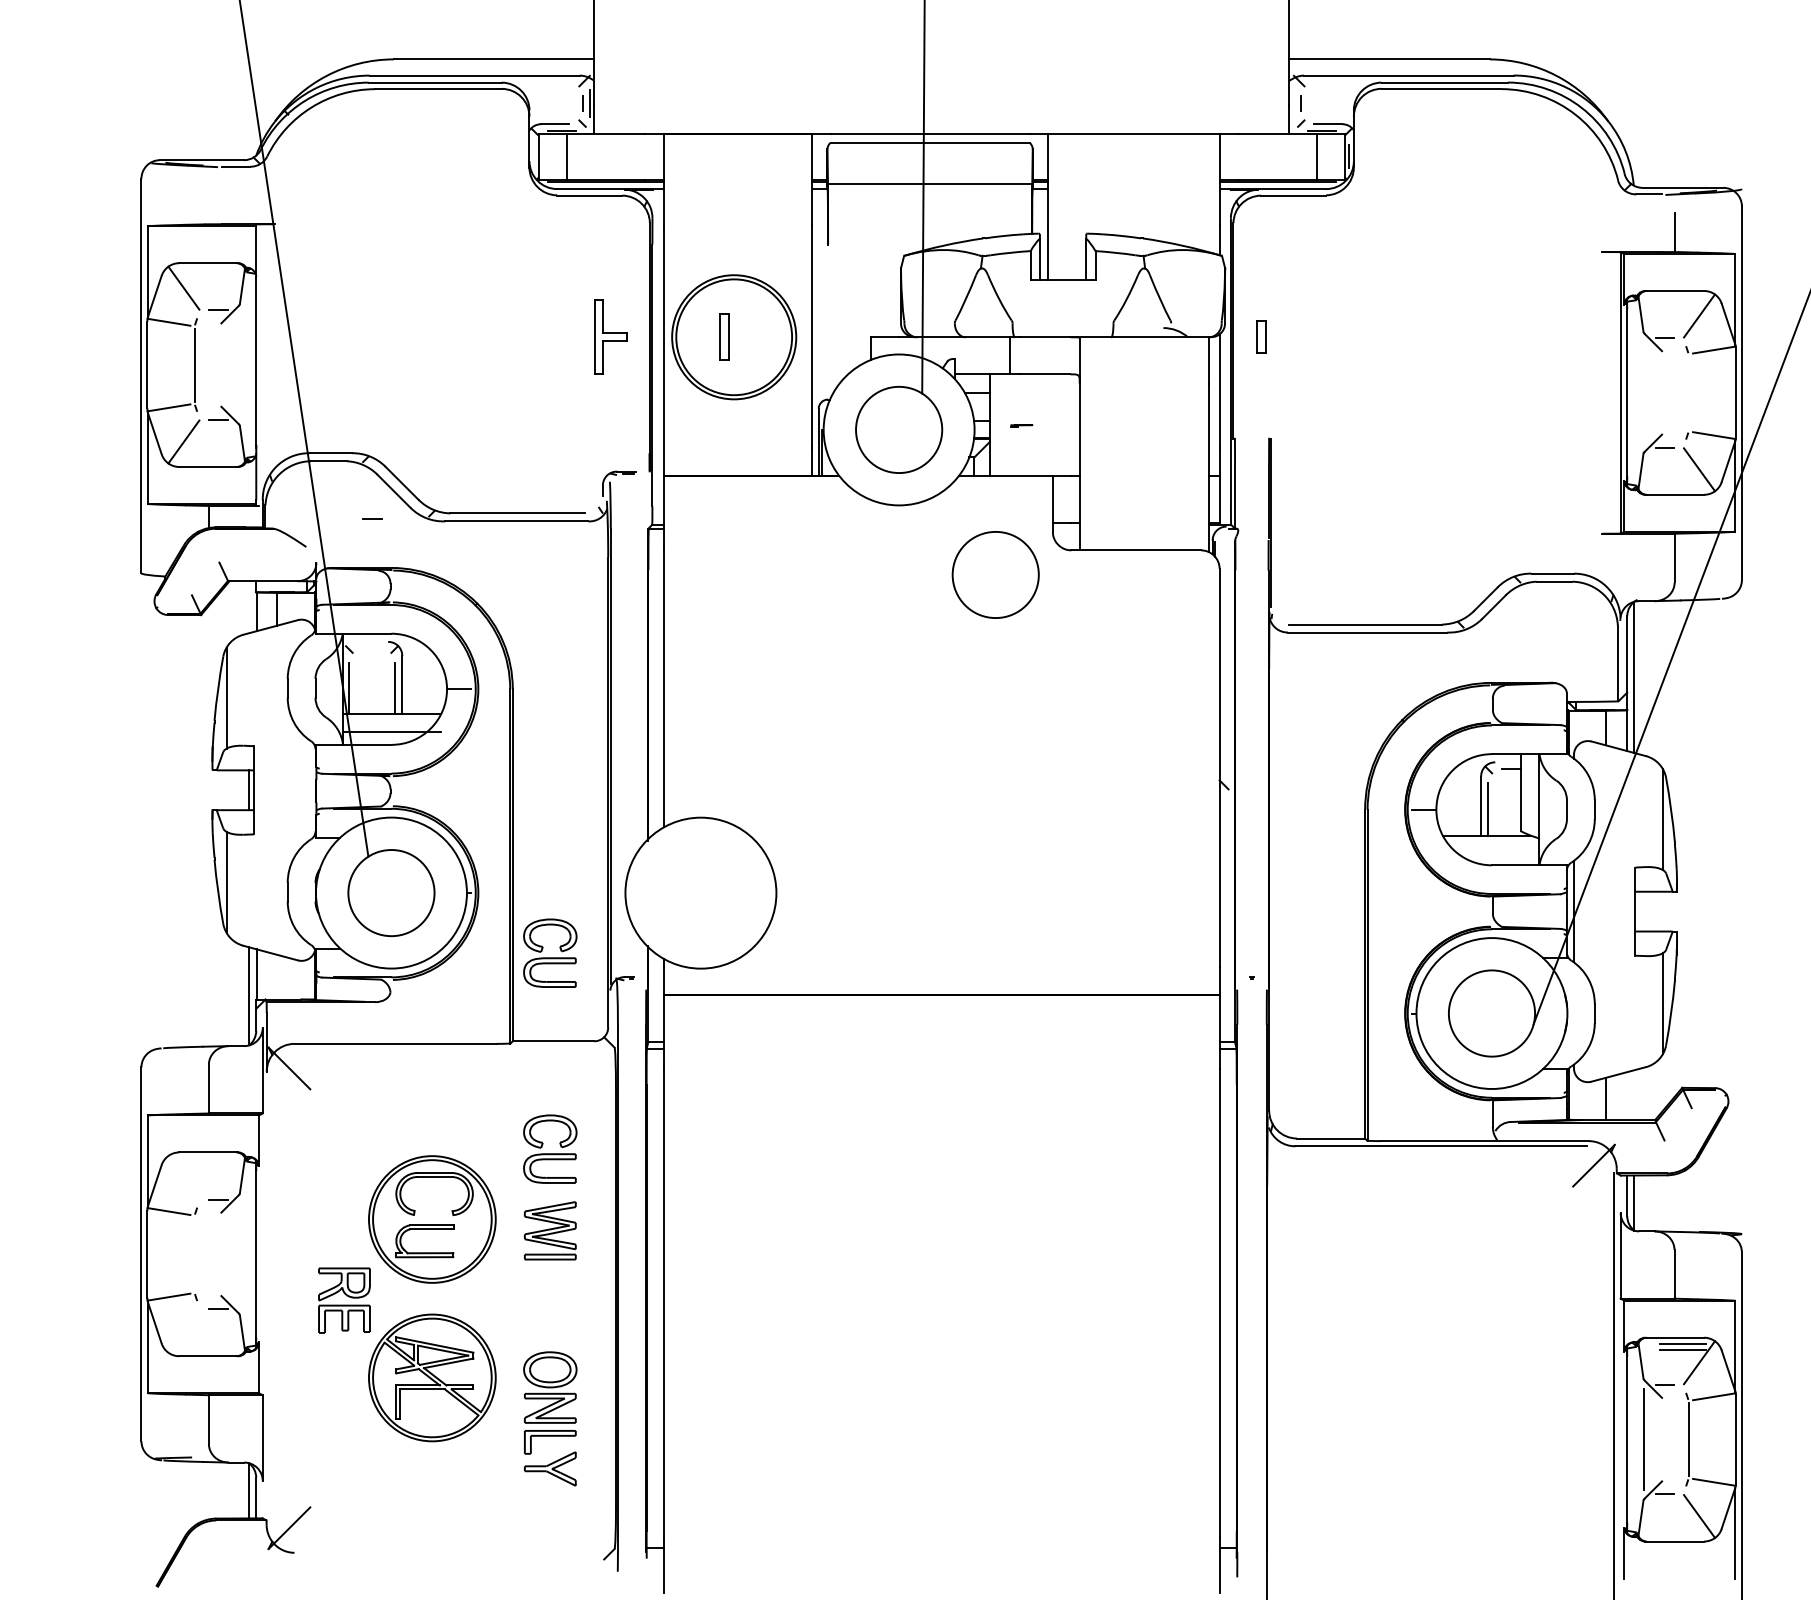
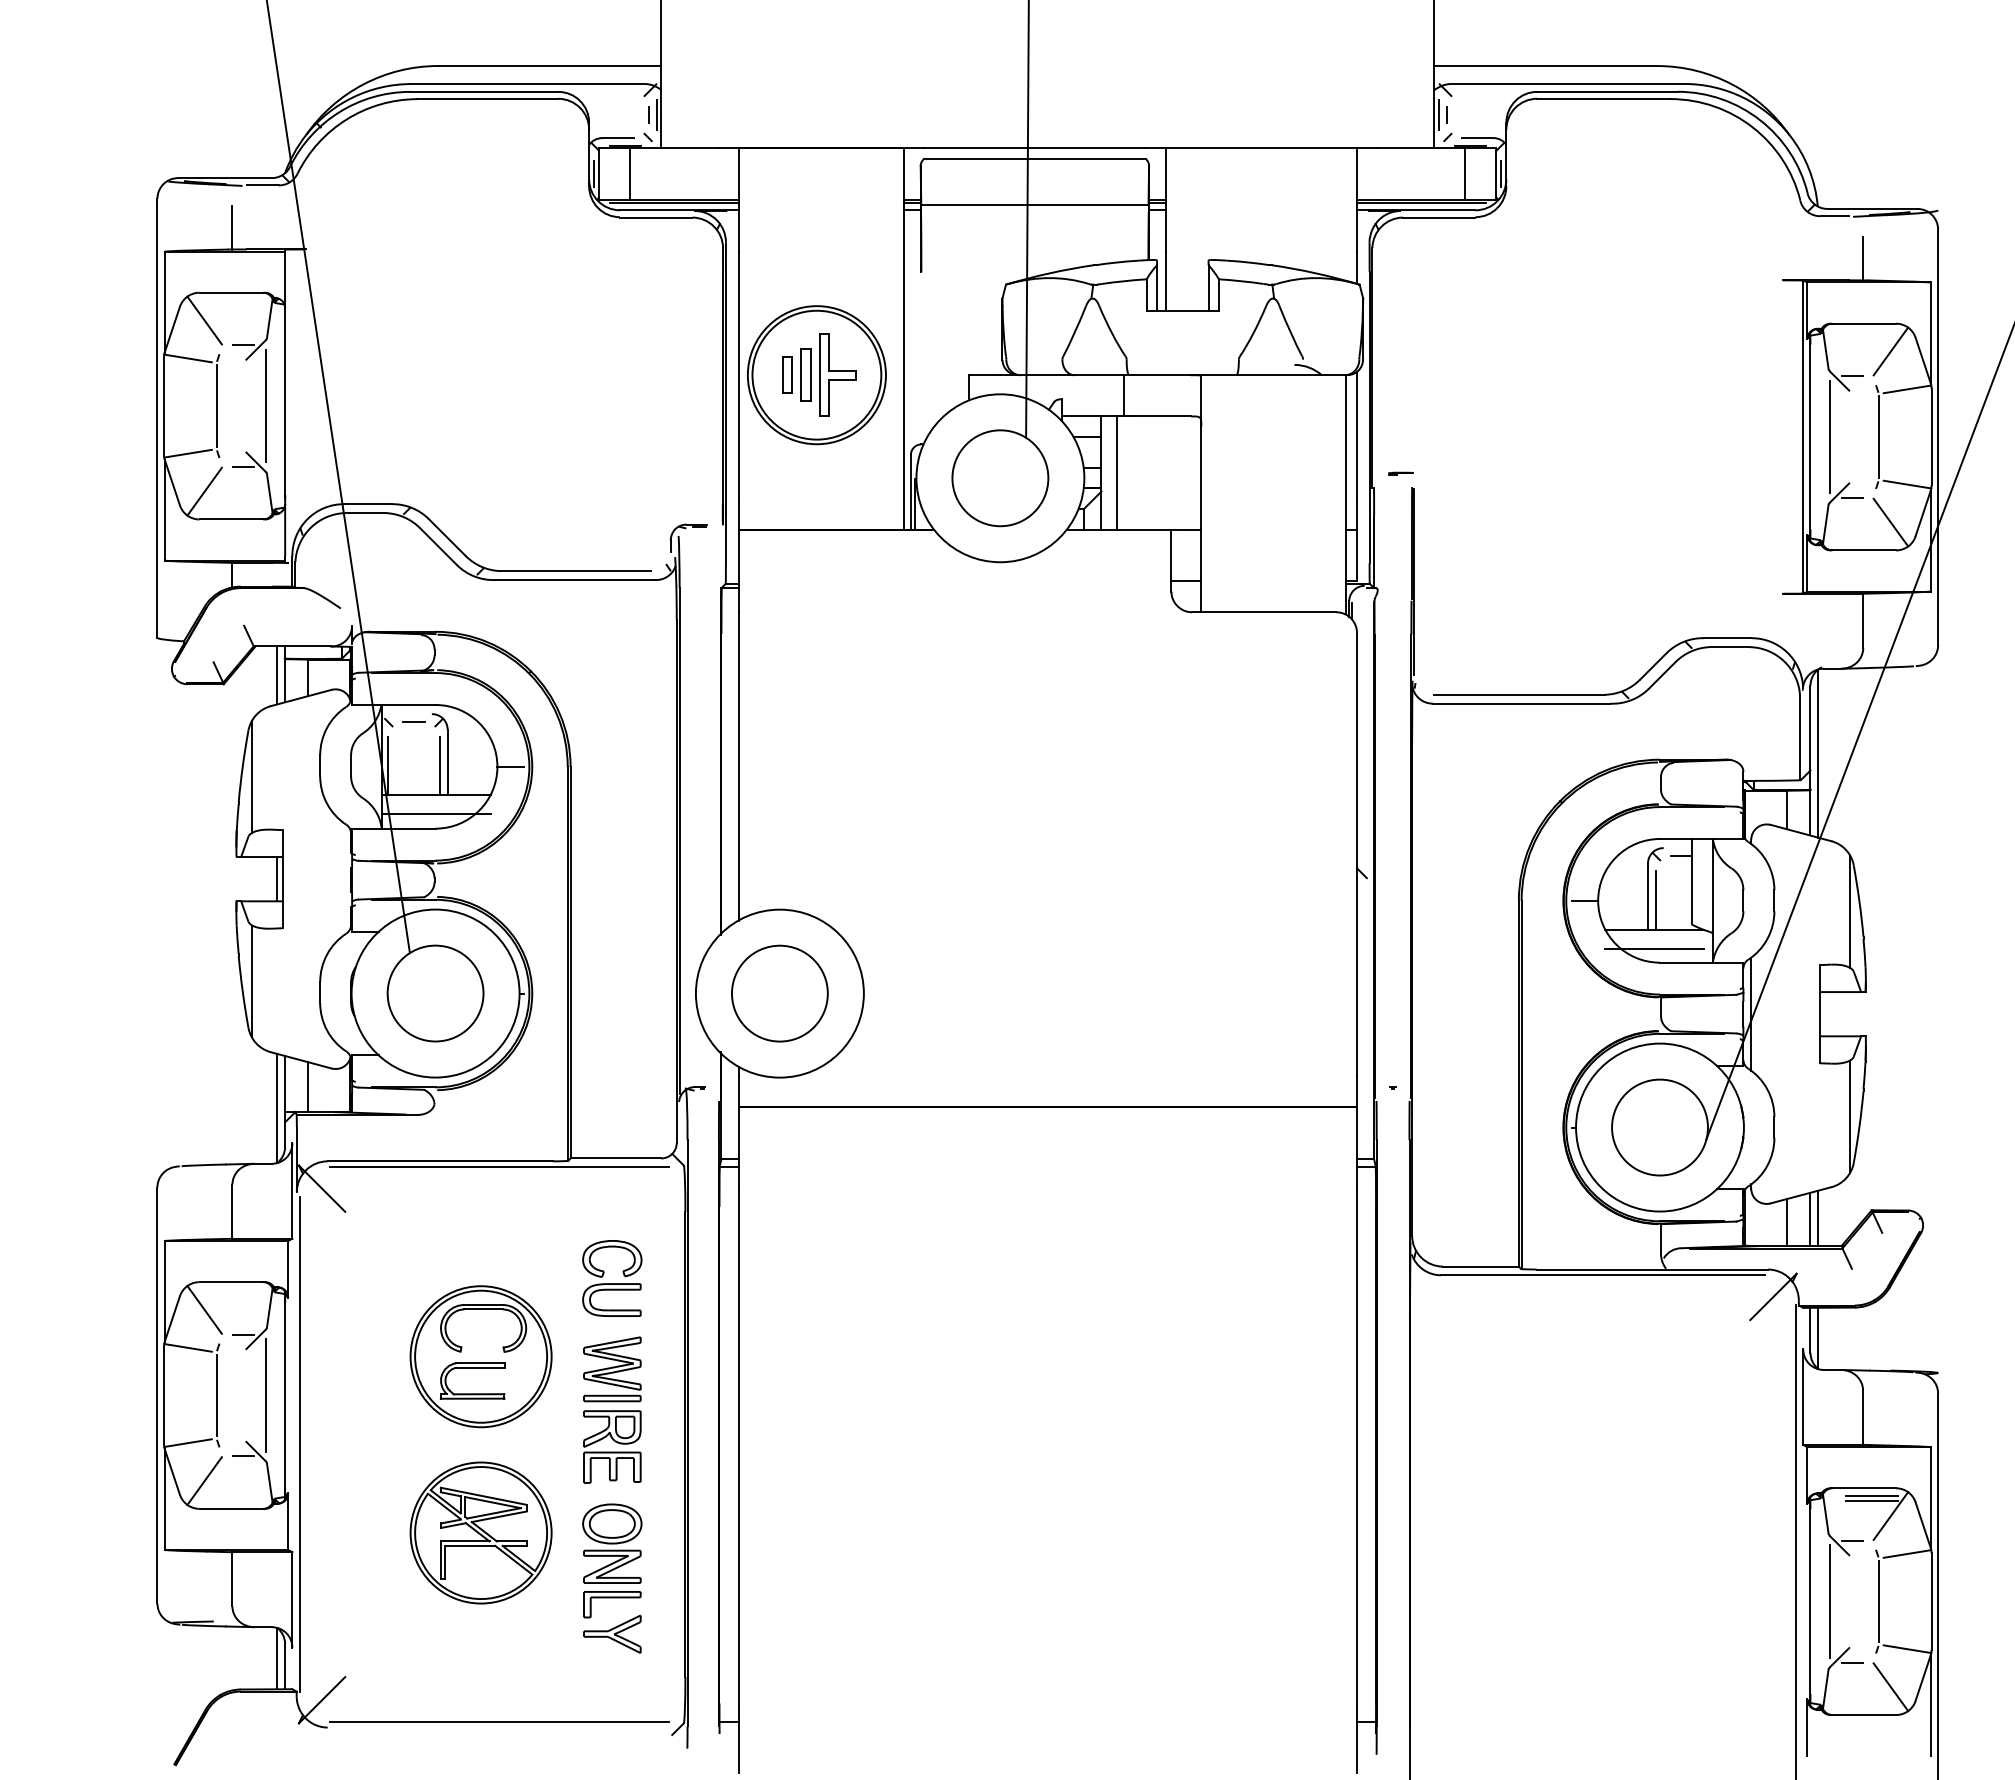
line: (1293, 102) -> (1439, 114), added
line: (534, 156) -> (594, 174), added
line: (208, 204) -> (232, 227), added
part: (610, 336) -> (837, 374), moved
part: (1261, 336) -> (787, 374), moved
line: (238, 364) -> (265, 405), added
line: (1644, 392) -> (1829, 436), added
line: (1689, 392) -> (1879, 436), added
line: (1004, 424) -> (1117, 472), added
line: (1021, 425) -> (1400, 473), moved
line: (371, 518) -> (413, 721), moved
circle: (995, 574) -> (779, 993), moved
line: (249, 607) -> (277, 675), added
line: (1487, 852) -> (1654, 948), added
part: (550, 953) -> (612, 1060), removed
line: (277, 977) -> (308, 1087), added
line: (448, 1049) -> (499, 1167), added
line: (1634, 1095) -> (1818, 1218), added
line: (1627, 1096) -> (1810, 1219), added
line: (183, 1177) -> (204, 1309), added
line: (194, 1254) -> (216, 1395), added
line: (238, 1254) -> (265, 1395), added
line: (269, 1298) -> (299, 1444), added
part: (344, 1300) -> (612, 1446), moved
line: (183, 1330) -> (204, 1480), added
line: (448, 1547) -> (499, 1721), added

